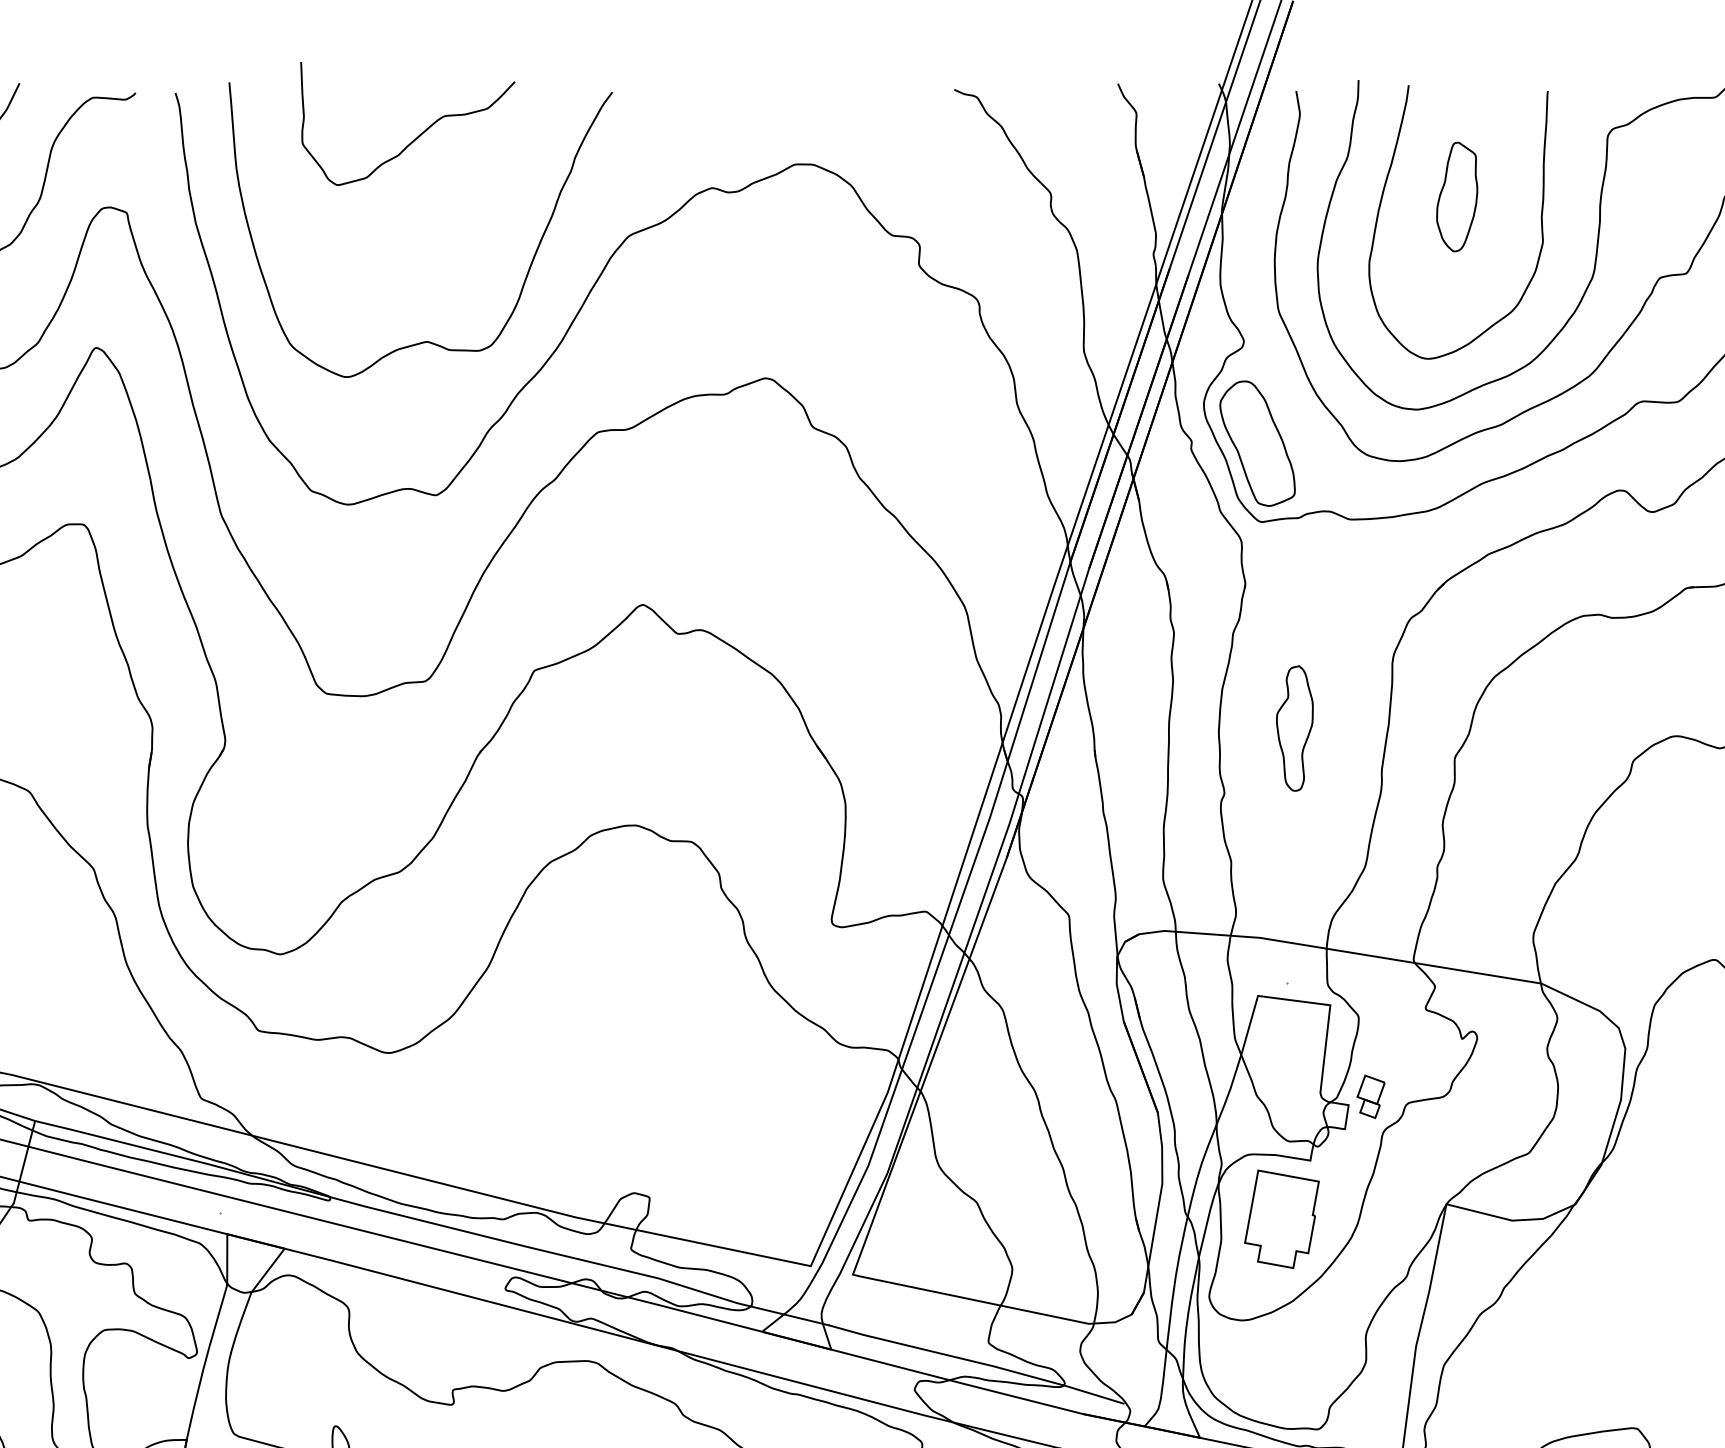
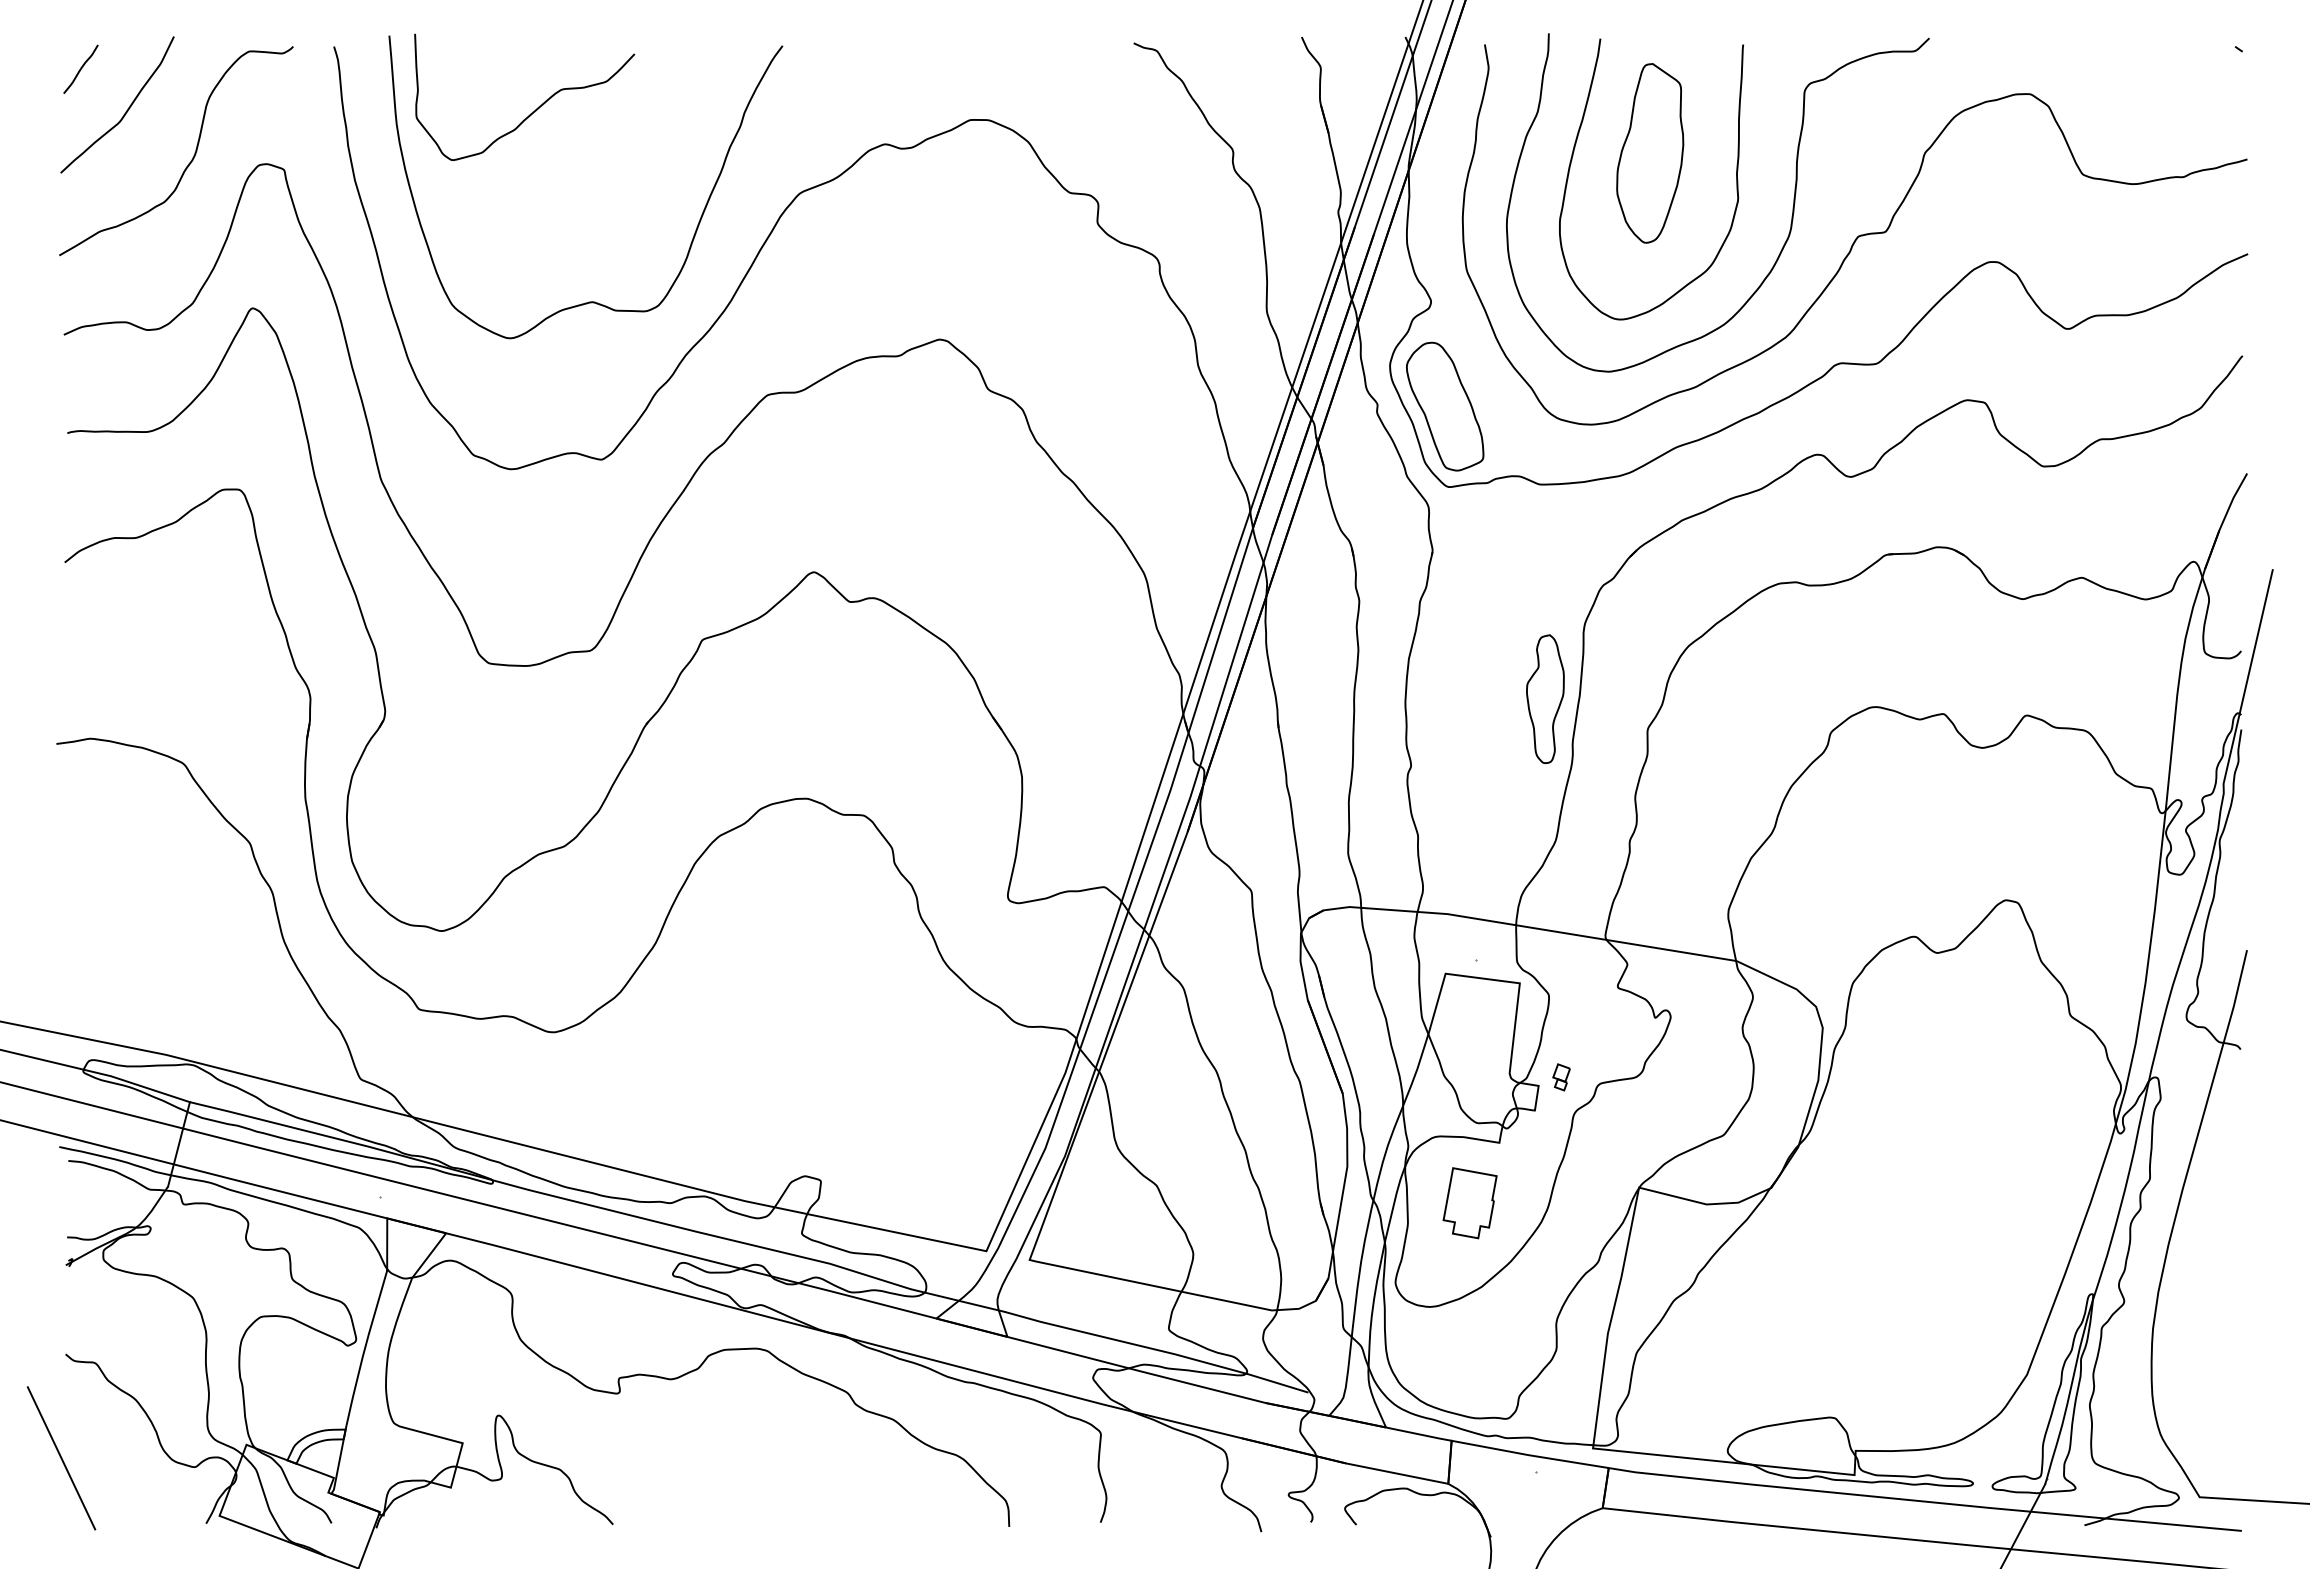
curve: (419, 134) -> (536, 108), moved
part: (1456, 197) -> (1649, 153), size x1.6
part: (1294, 727) -> (1545, 698), moved
part: (1370, 1096) -> (1561, 1077), size x0.6
part: (1281, 1219) -> (1469, 1203), size x0.7

